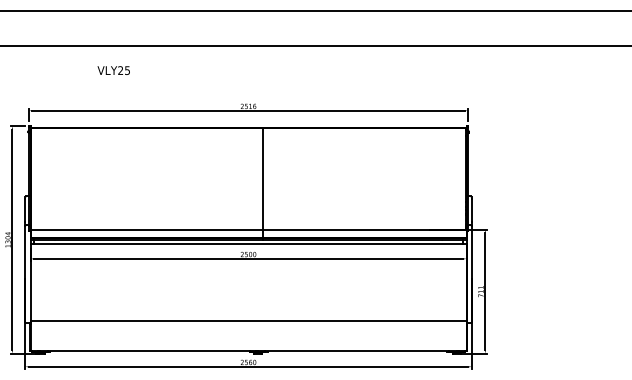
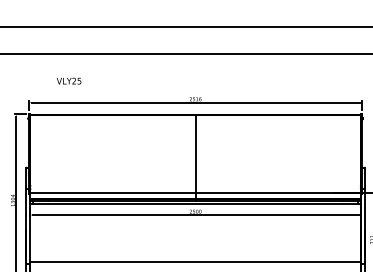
text: (113, 70) -> (68, 81), moved
line: (262, 183) -> (195, 157), moved

